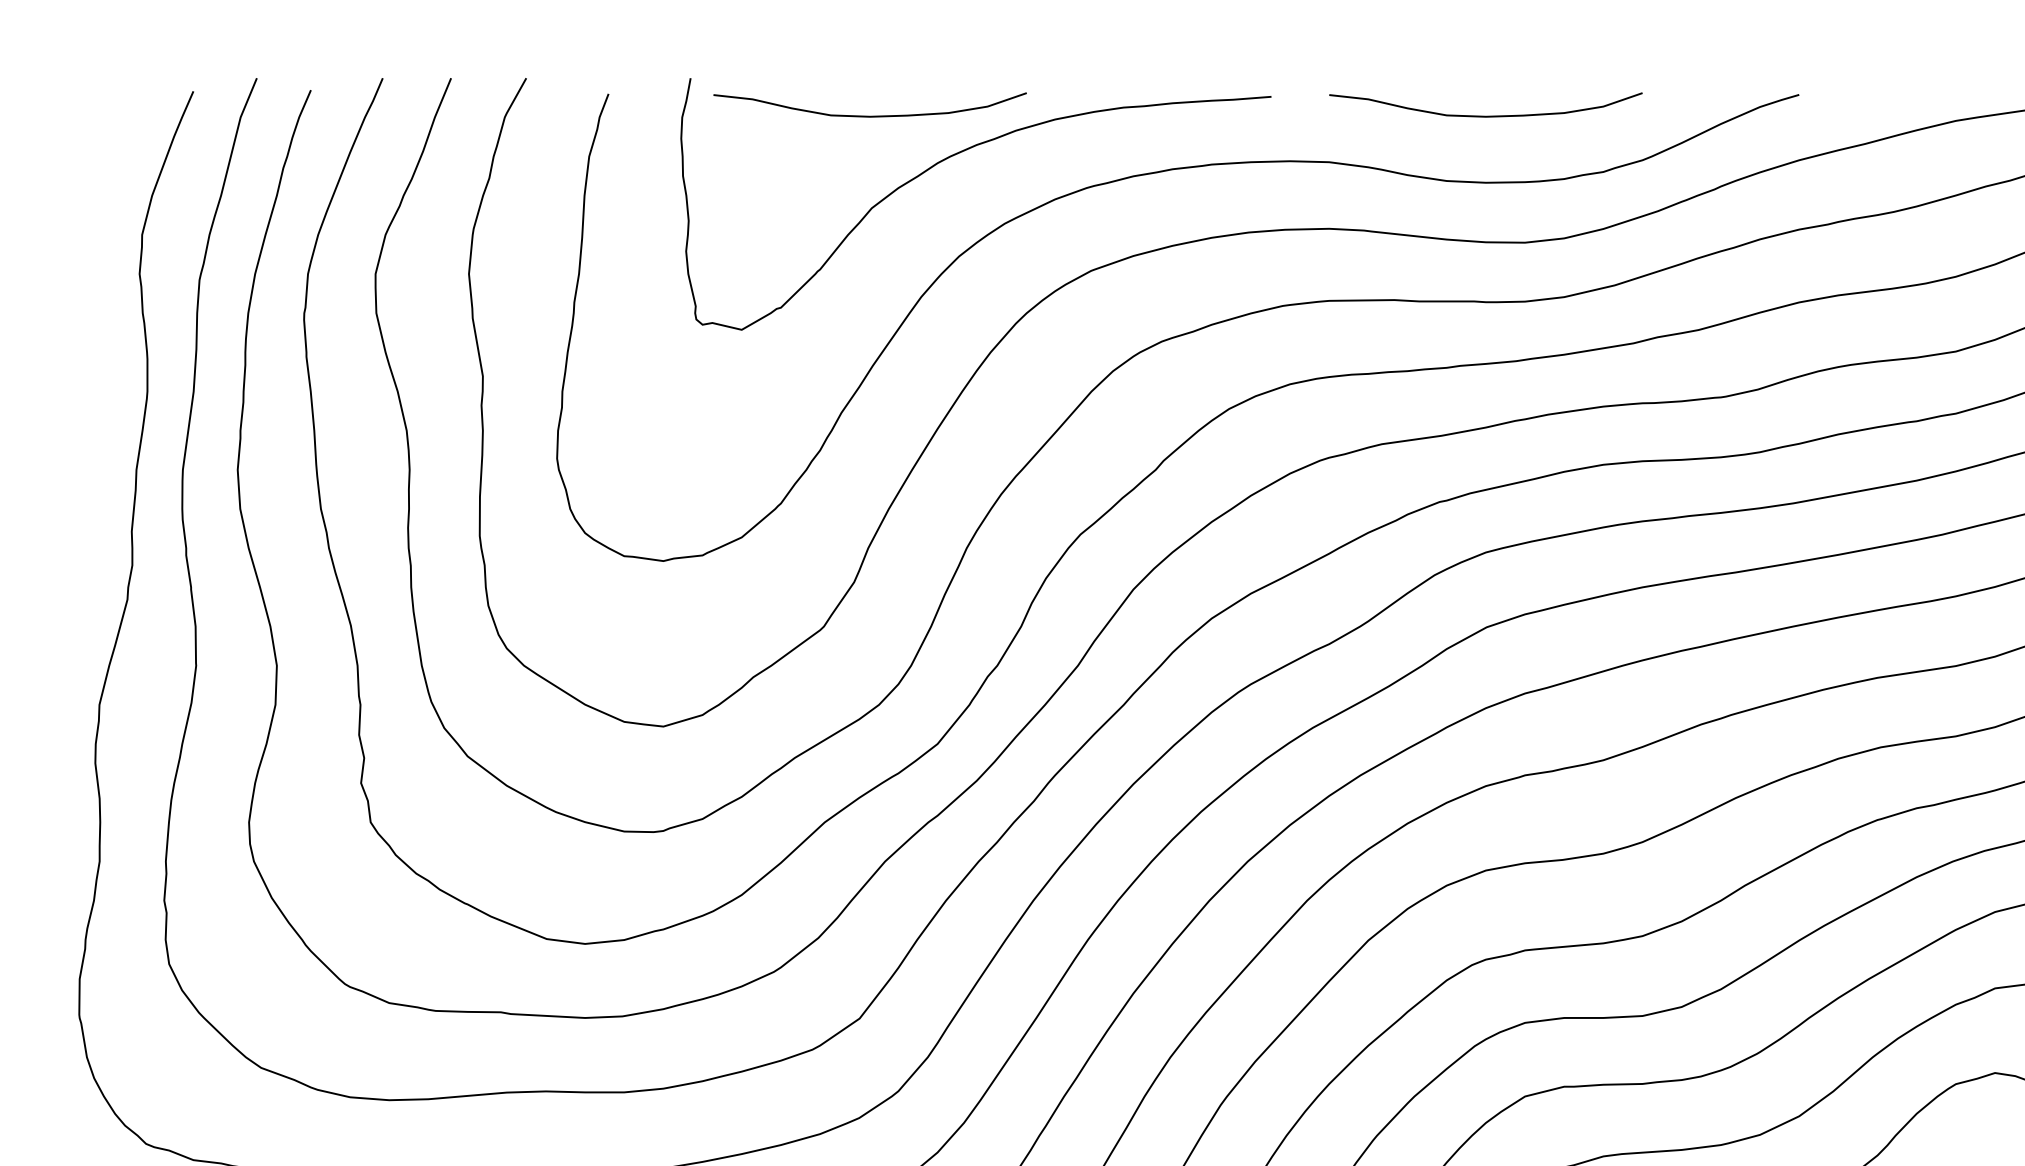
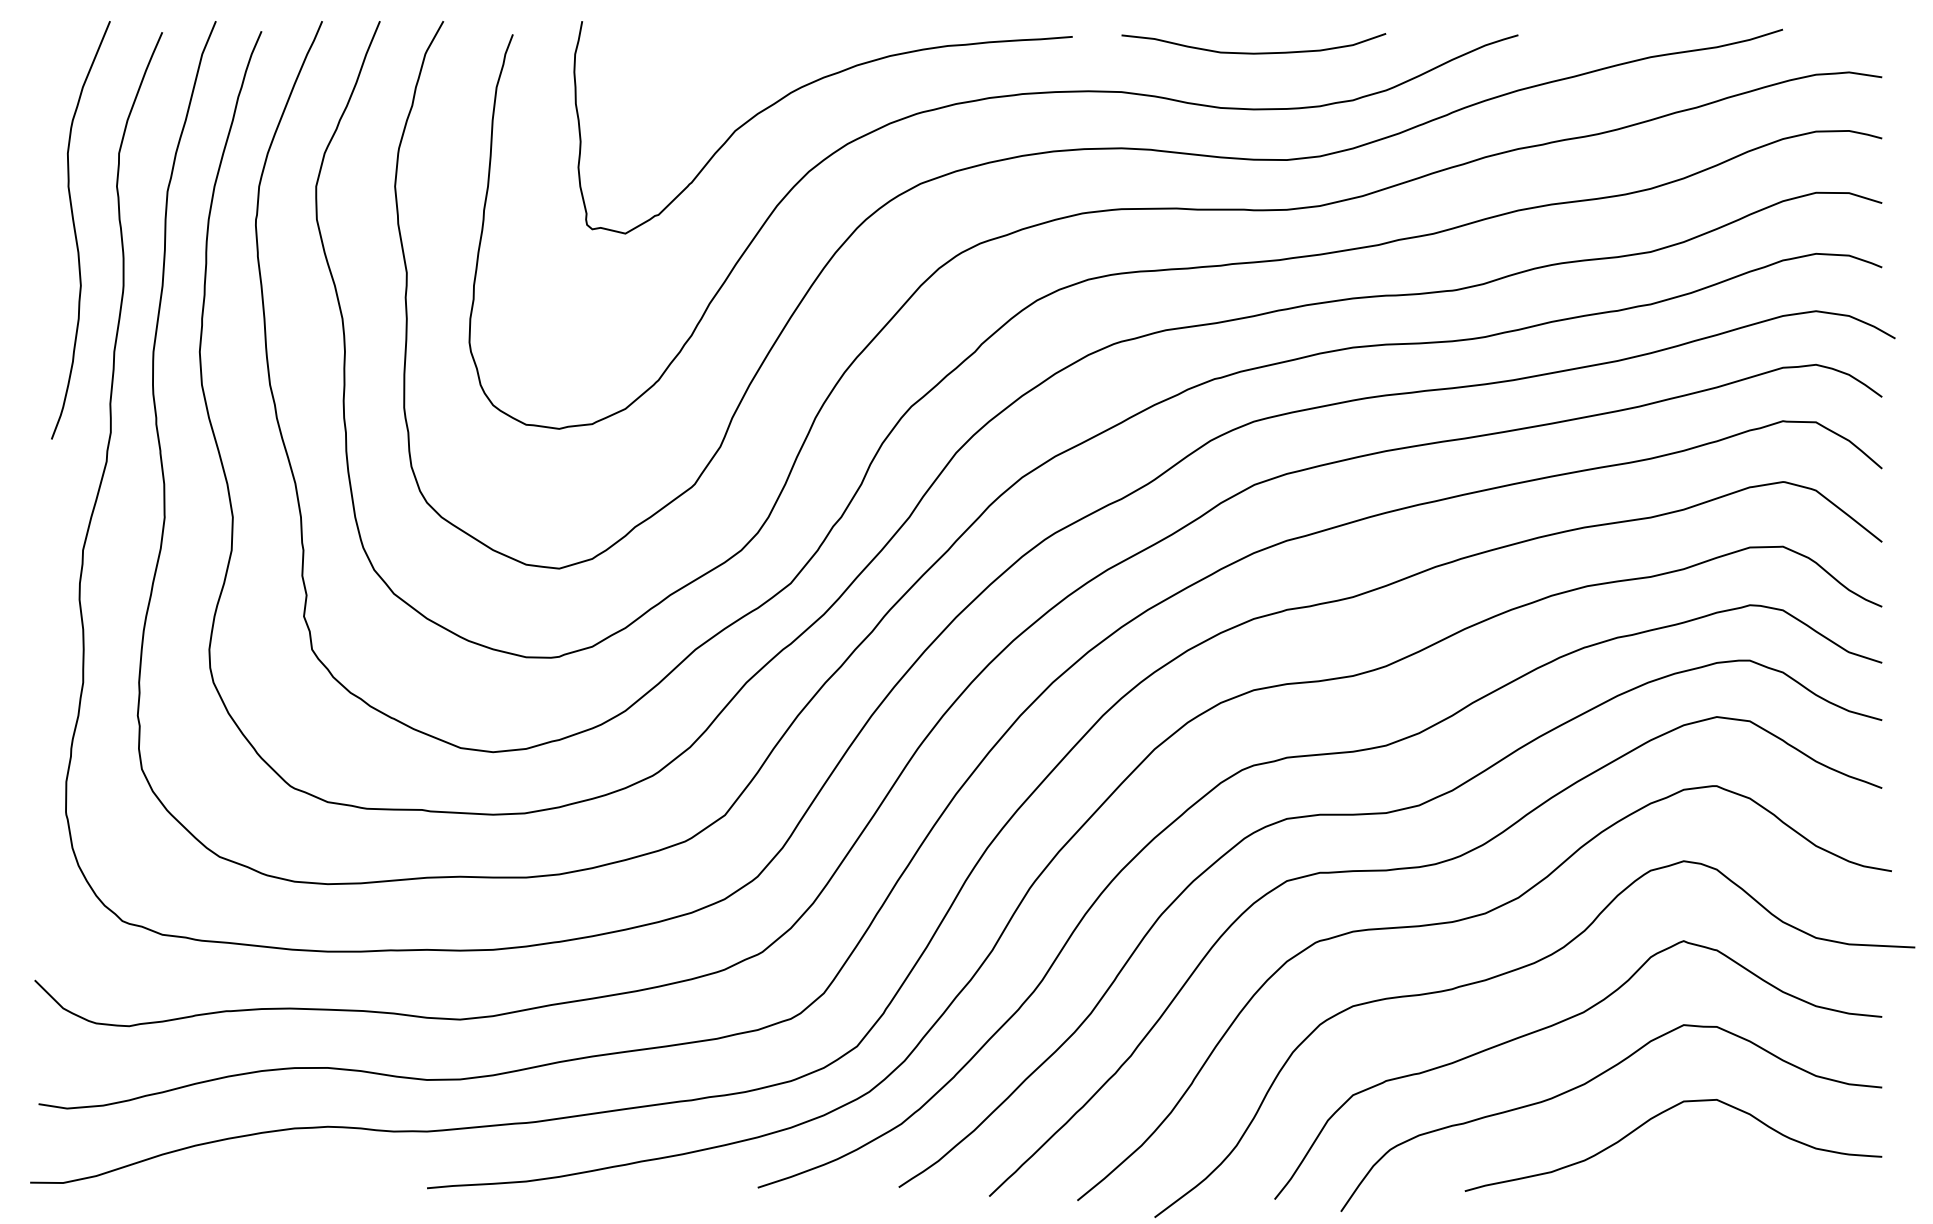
curve: (869, 115) -> (733, 52), removed
curve: (91, 328) -> (76, 232), added

